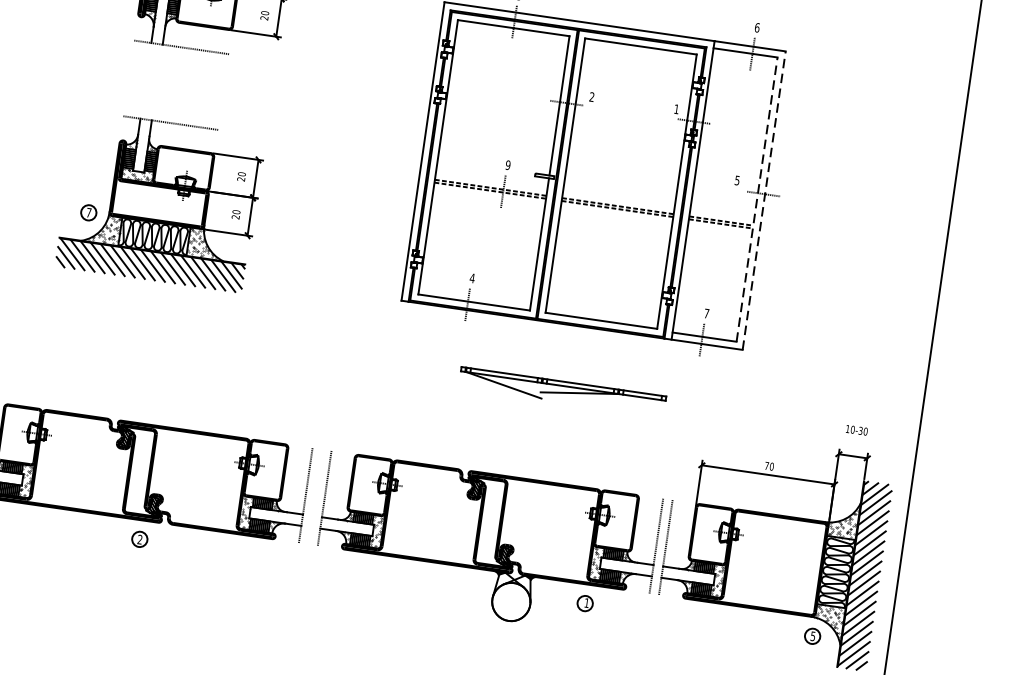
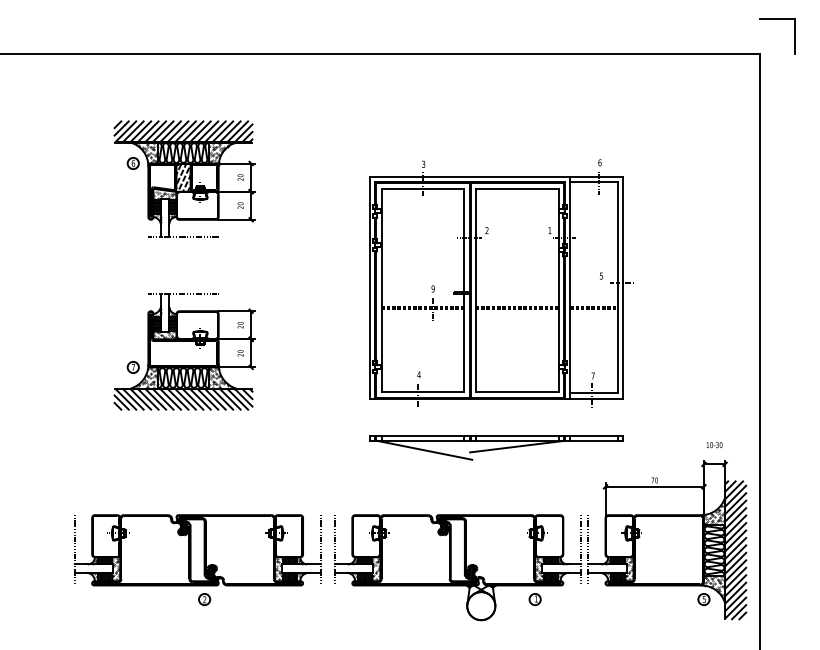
line: (756, 199) -> (617, 287), dashed -> solid
line: (764, 200) -> (623, 287), dashed -> solid
part: (562, 391) -> (496, 447), size x1.67

